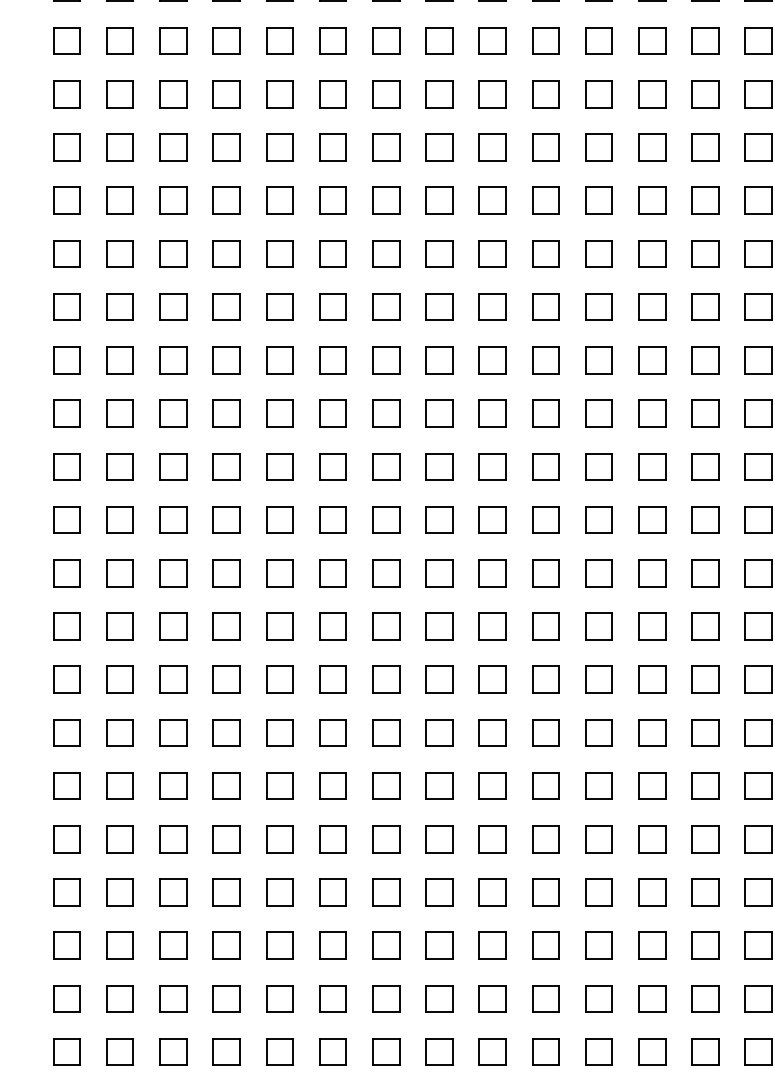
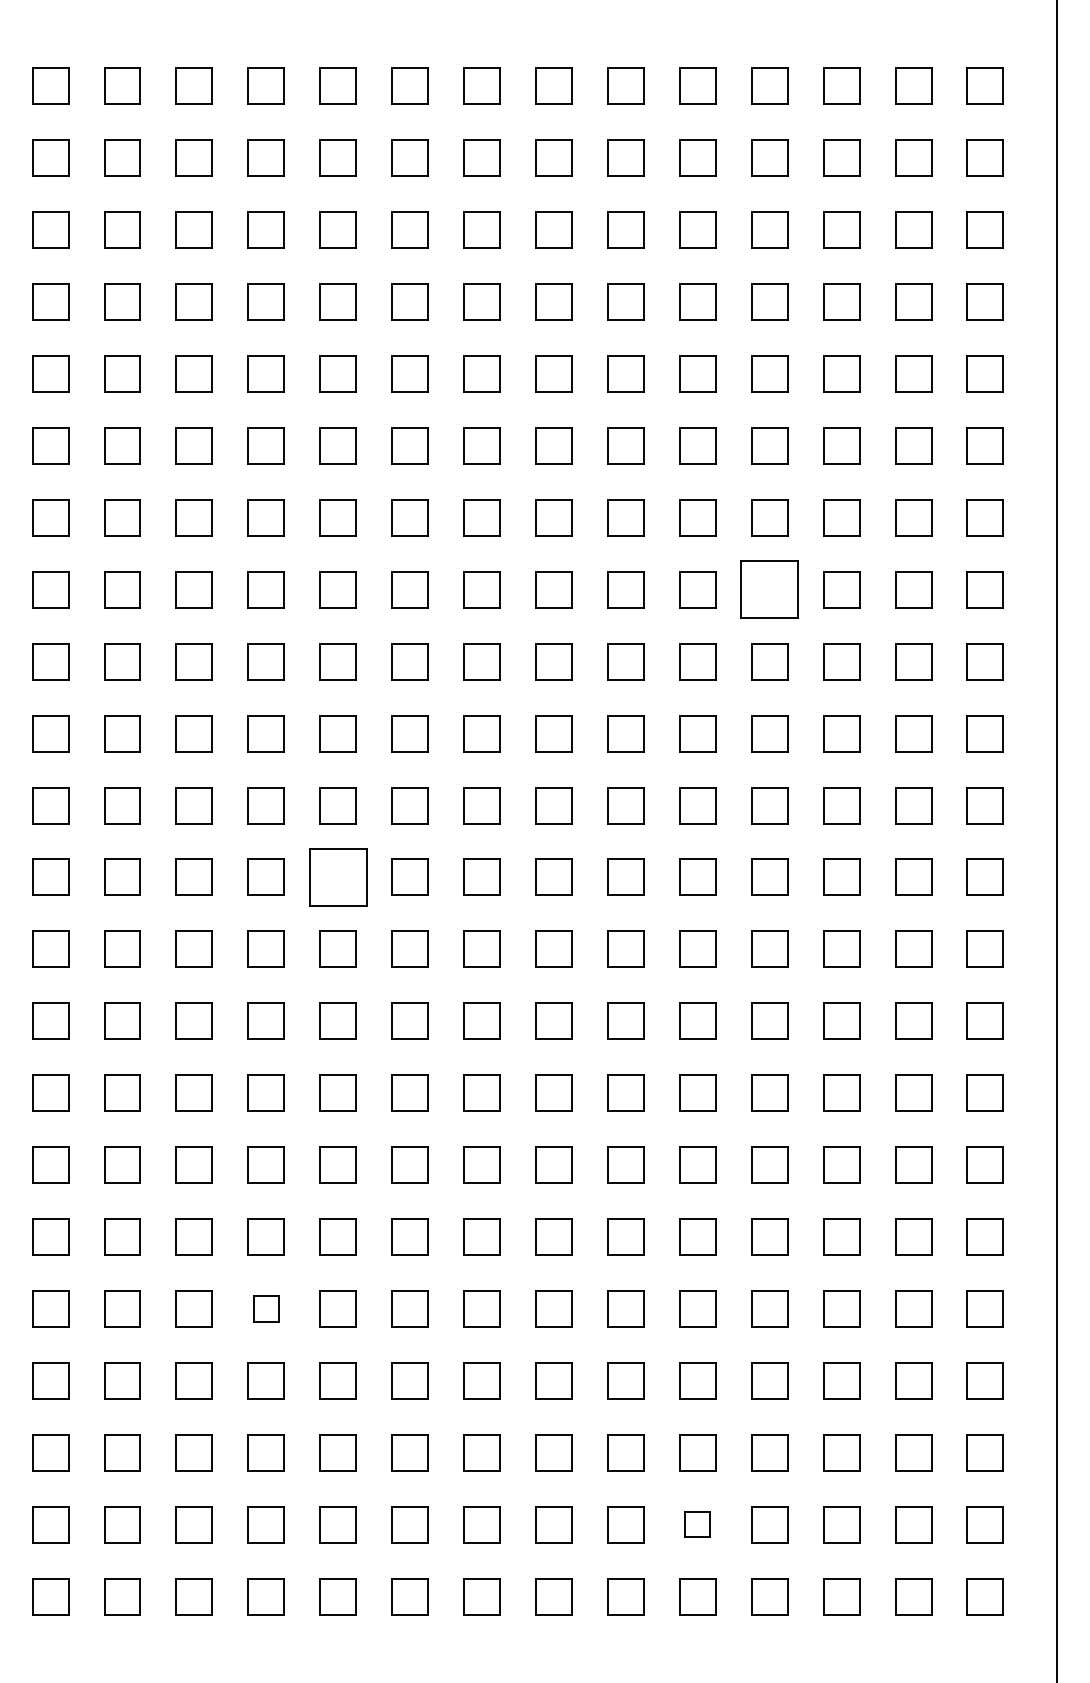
part: (598, 360) -> (769, 589), size x1.6
part: (279, 572) -> (337, 876), size x1.6
part: (225, 892) -> (265, 1308), size x0.7
part: (545, 1052) -> (697, 1524), size x0.7

